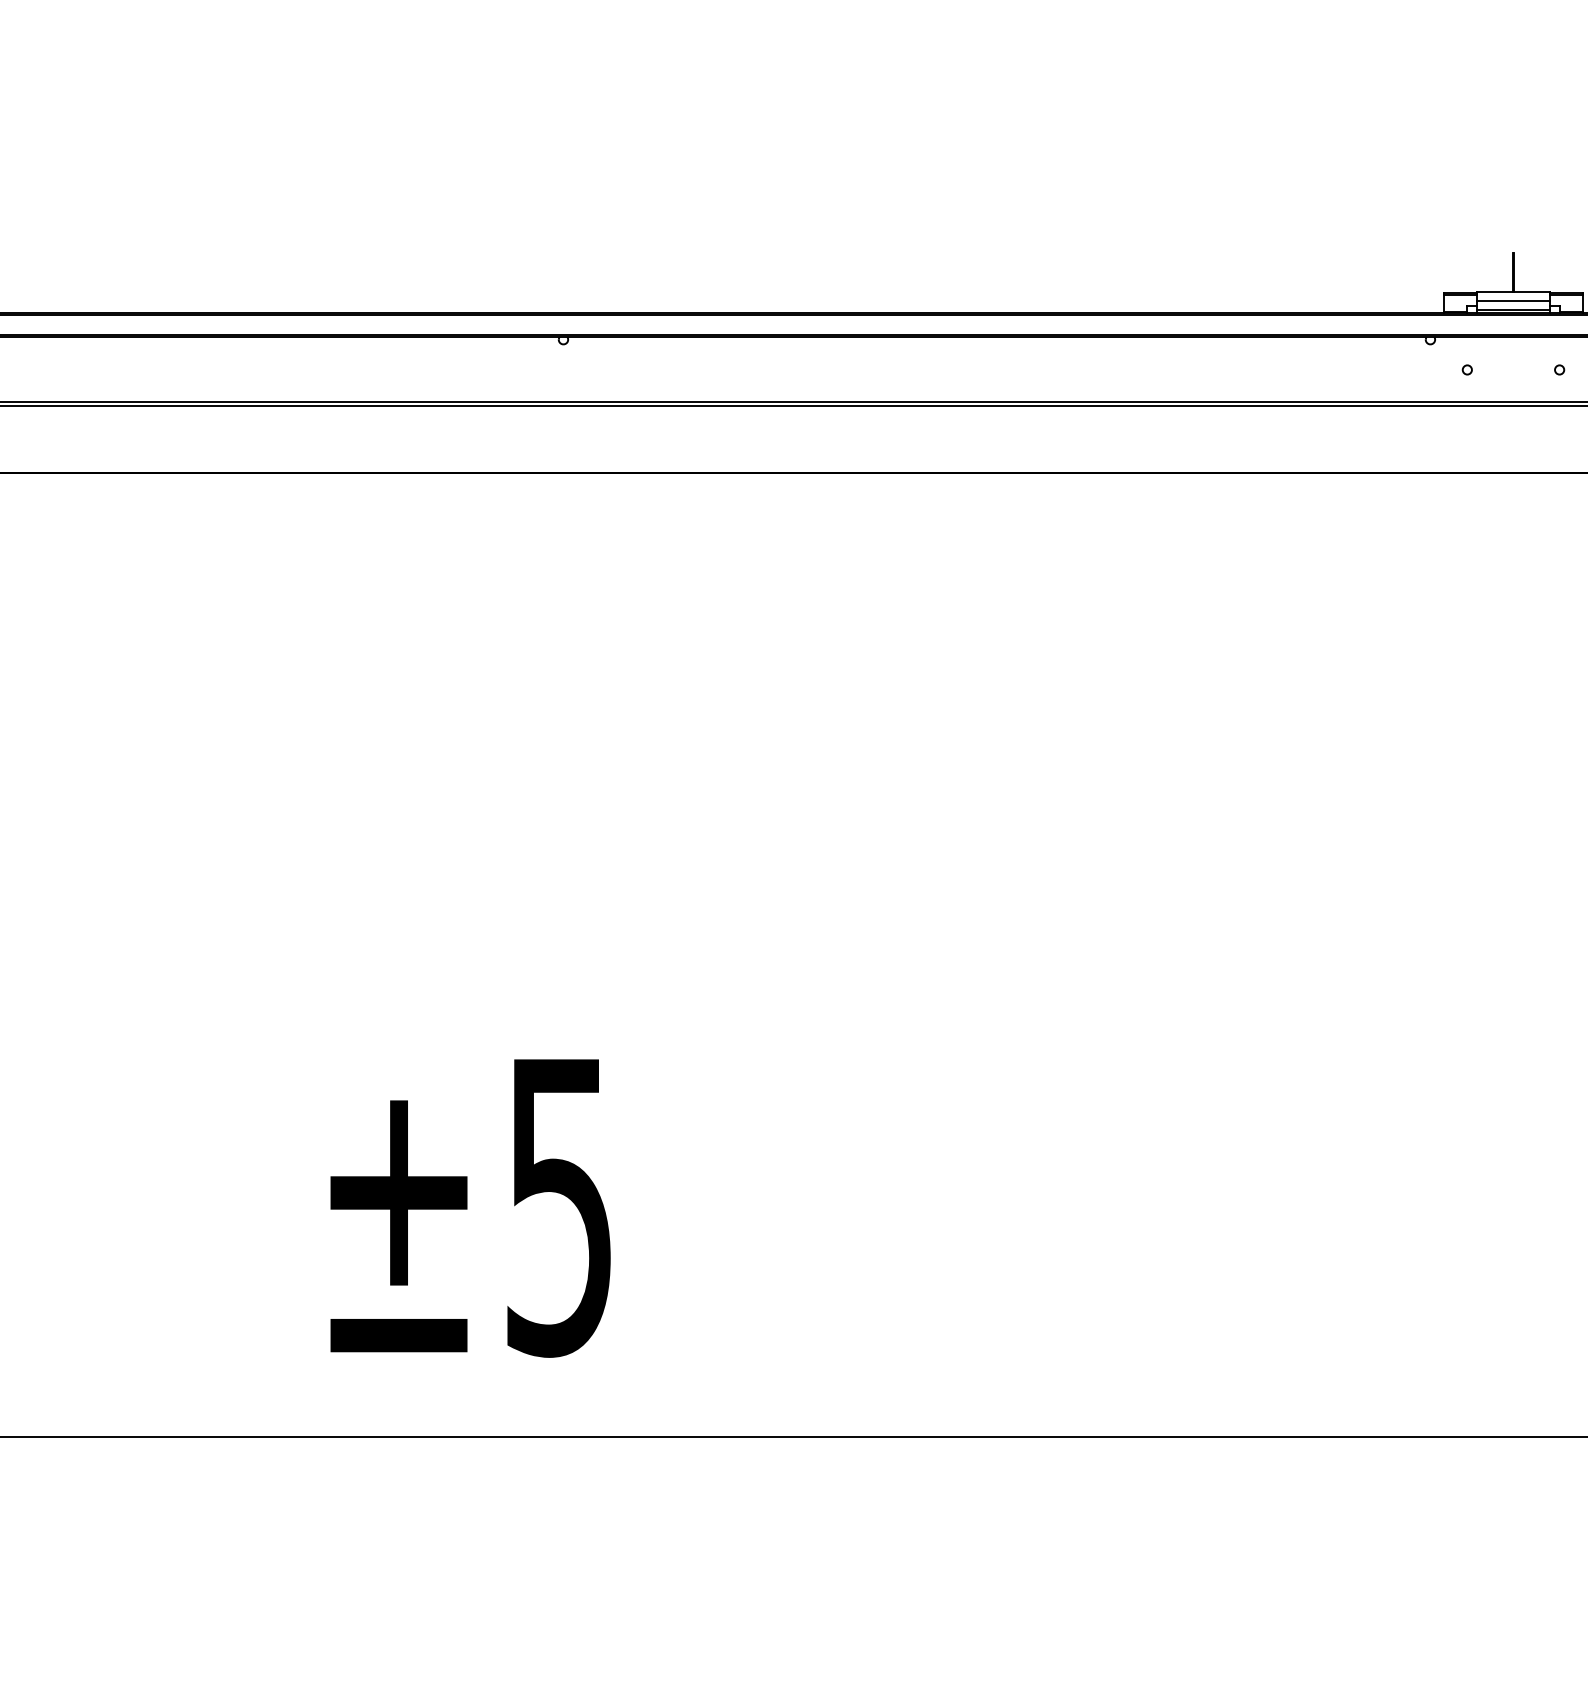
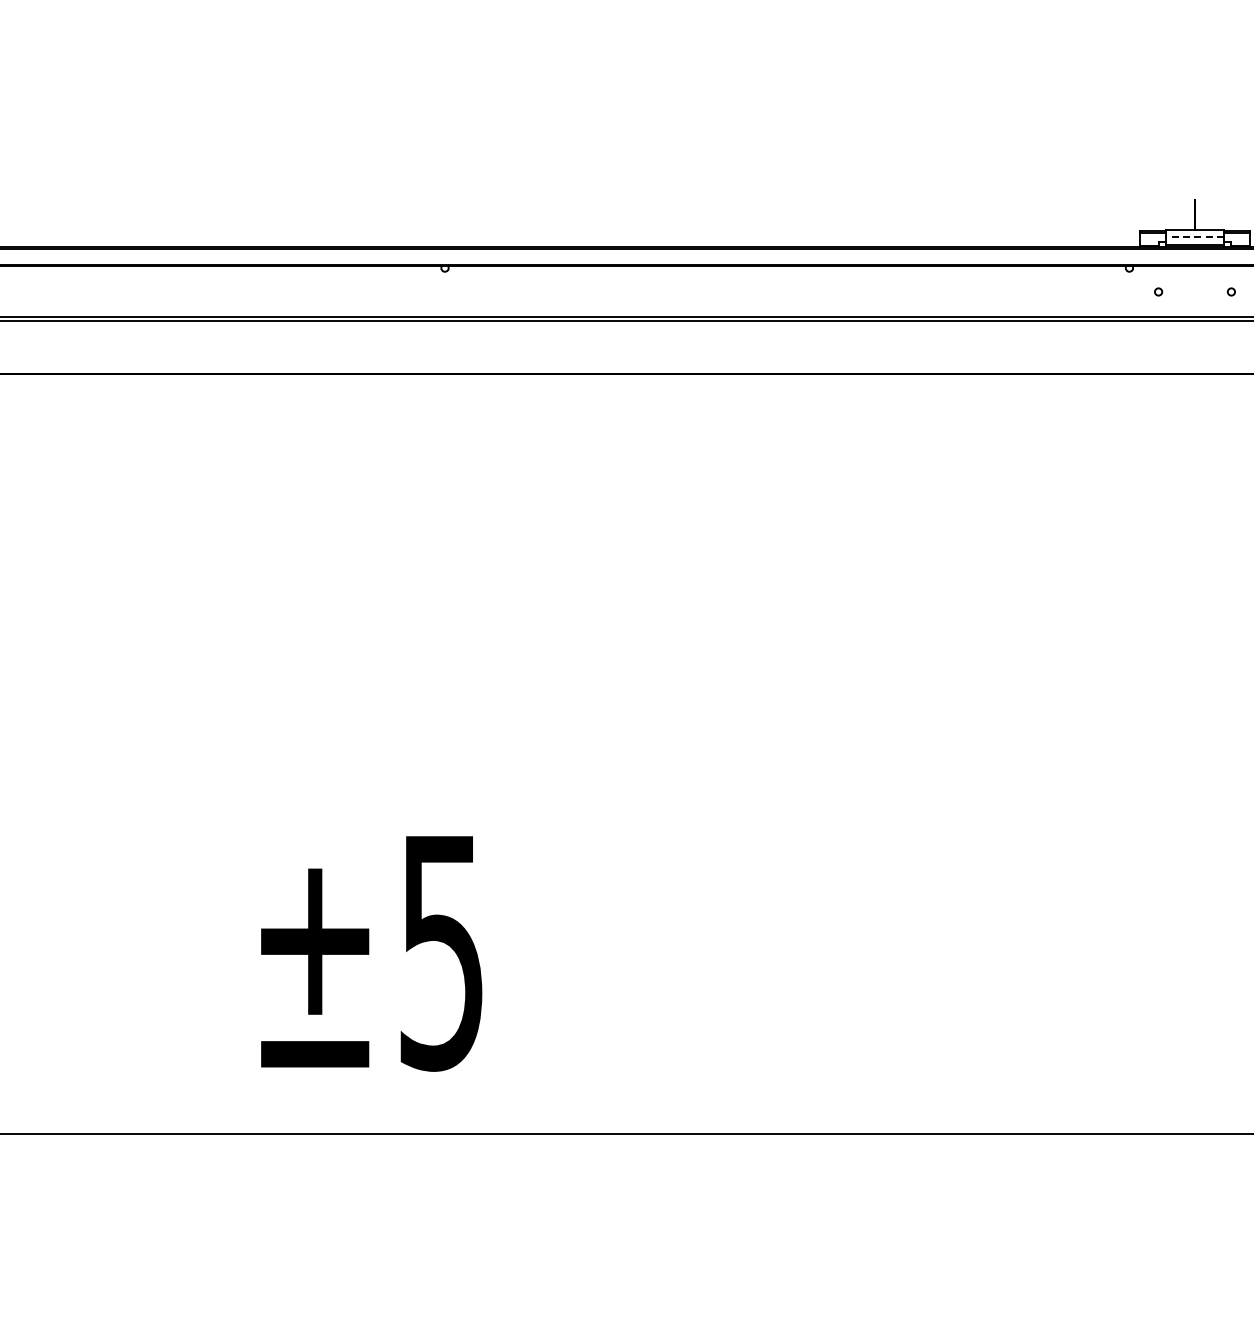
line: (1512, 300) -> (1194, 237), solid -> dashed

